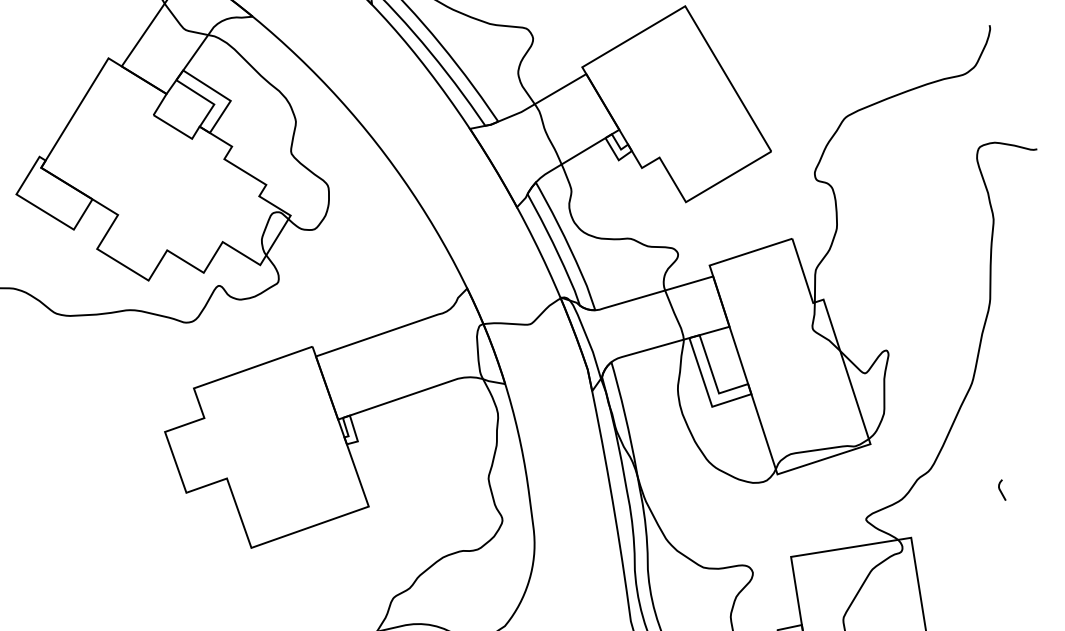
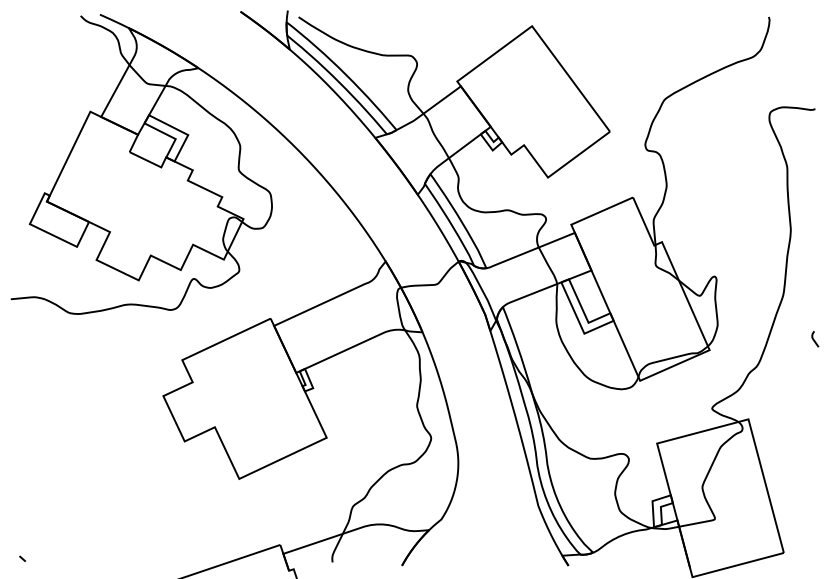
curve: (1001, 490) -> (814, 339), moved

